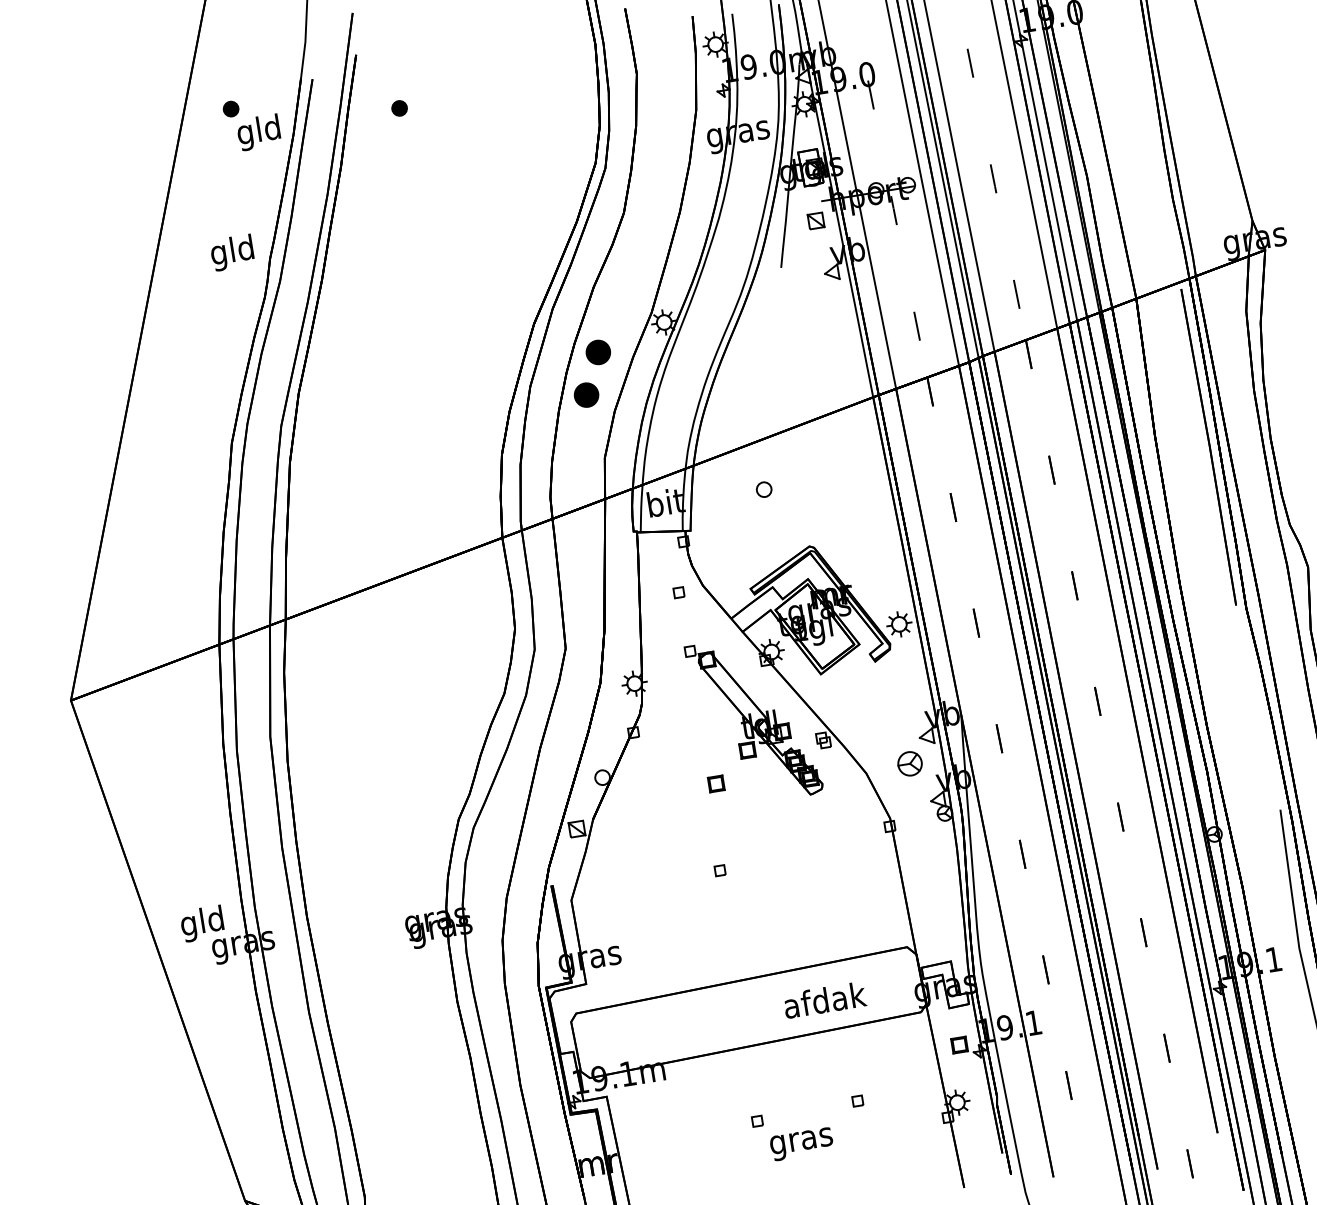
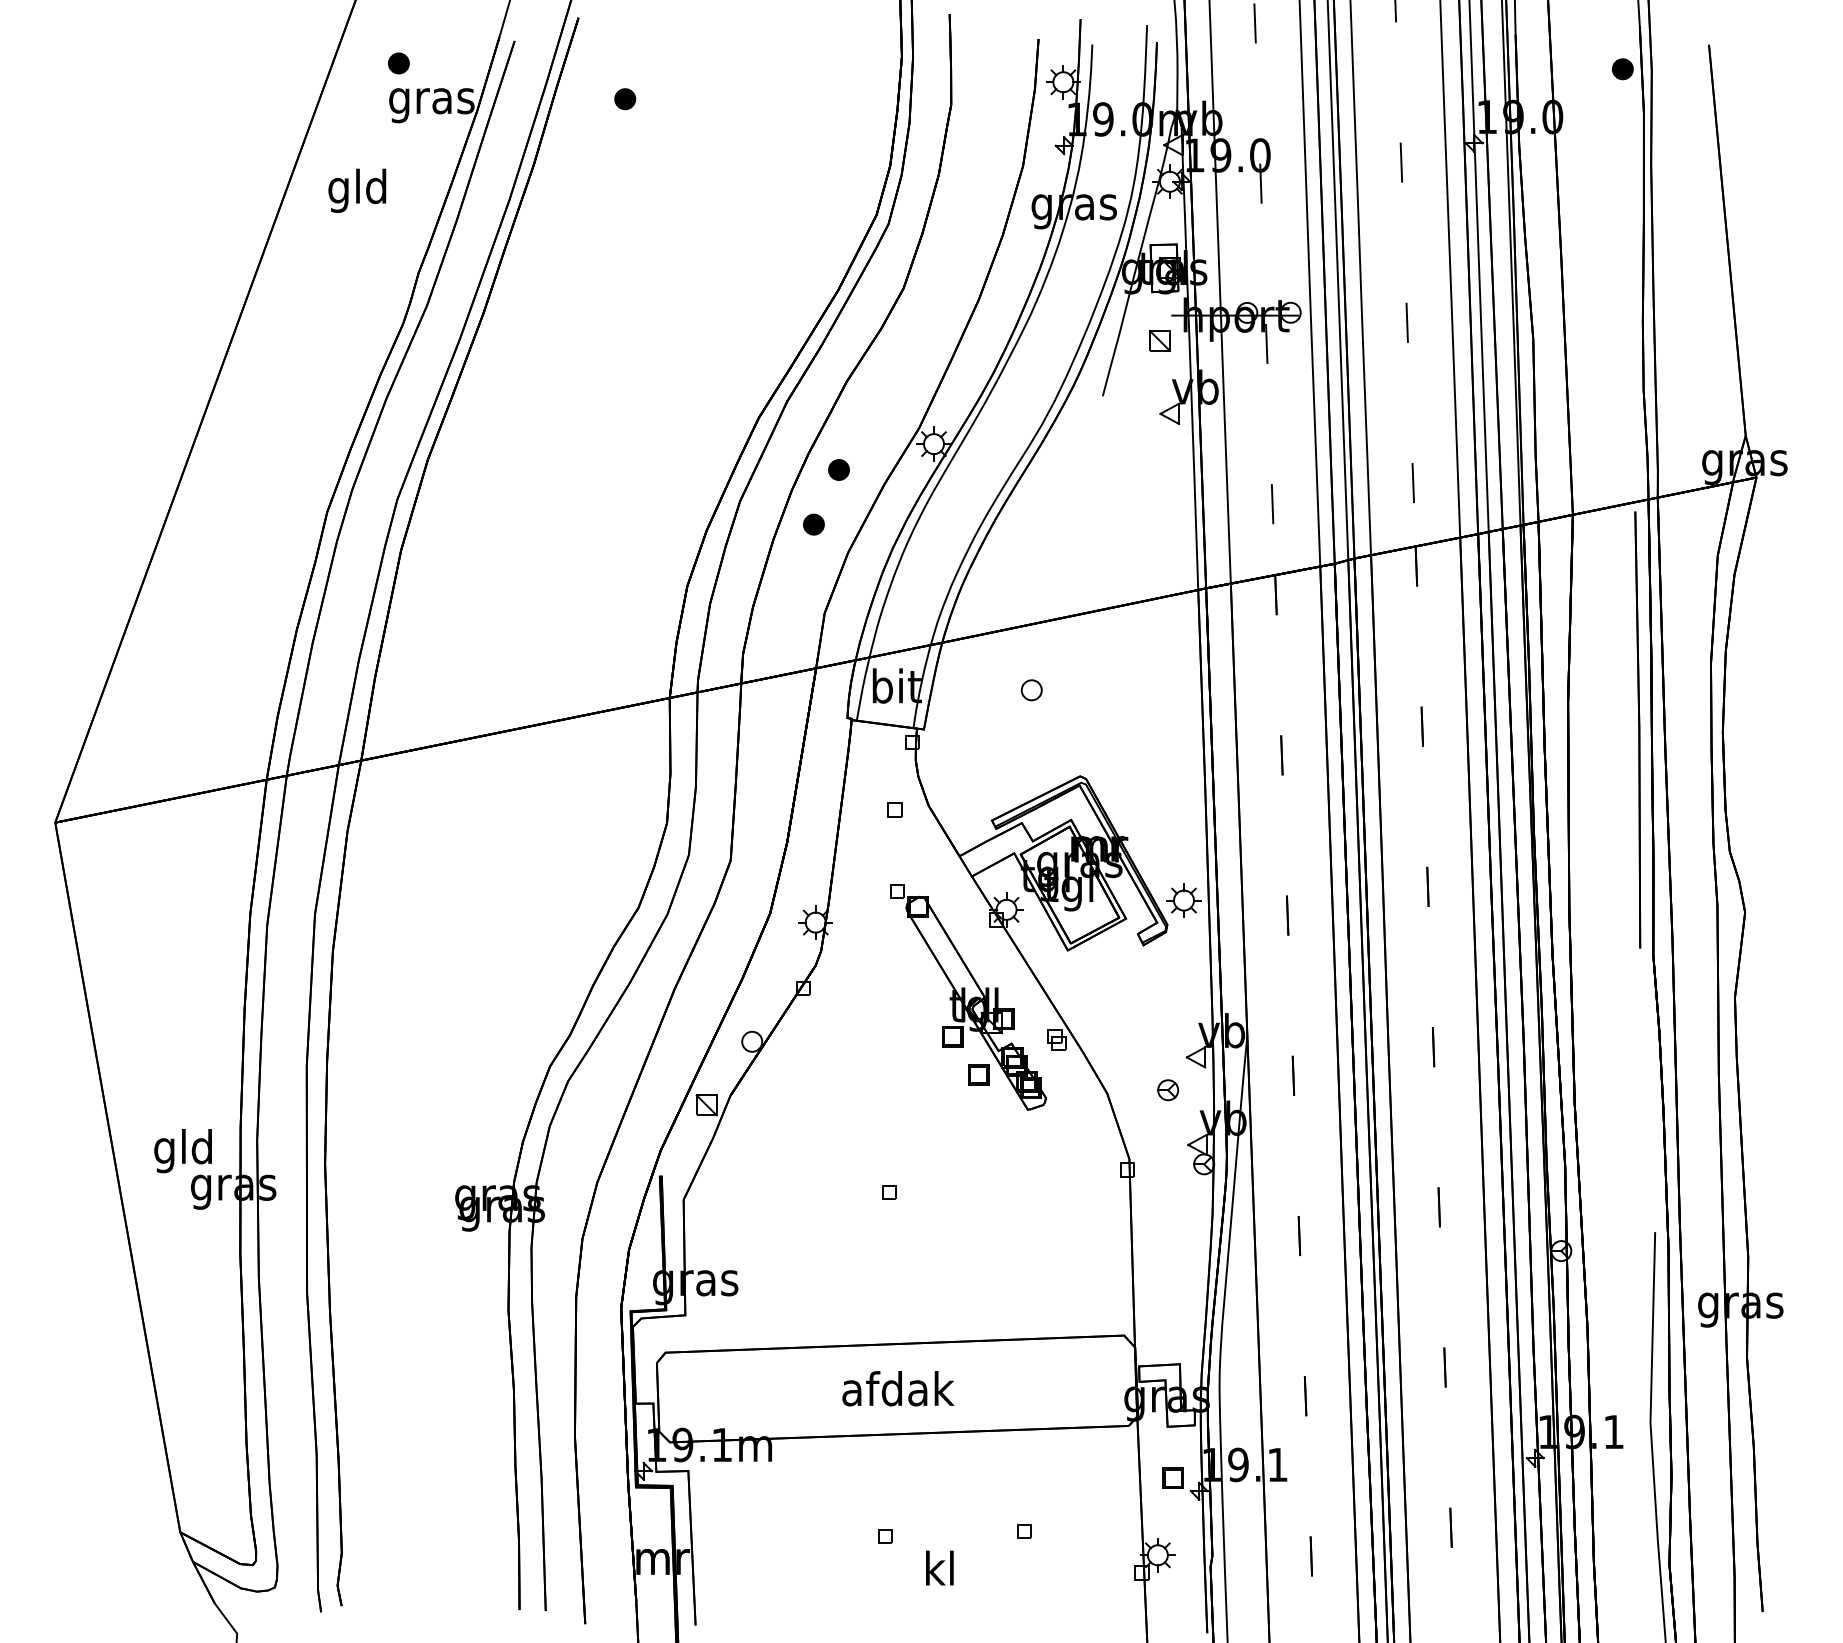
text: (259, 132) -> (431, 101), gld -> gras
text: (232, 252) -> (357, 190), moved
part: (597, 352) -> (838, 469), size x0.62
part: (586, 395) -> (813, 524), size x0.62
part: (910, 764) -> (1168, 1090), size x0.62
part: (716, 783) -> (978, 1074), moved
text: (825, 999) -> (898, 1388), moved
text: (800, 1140) -> (939, 1572), gras -> kl

